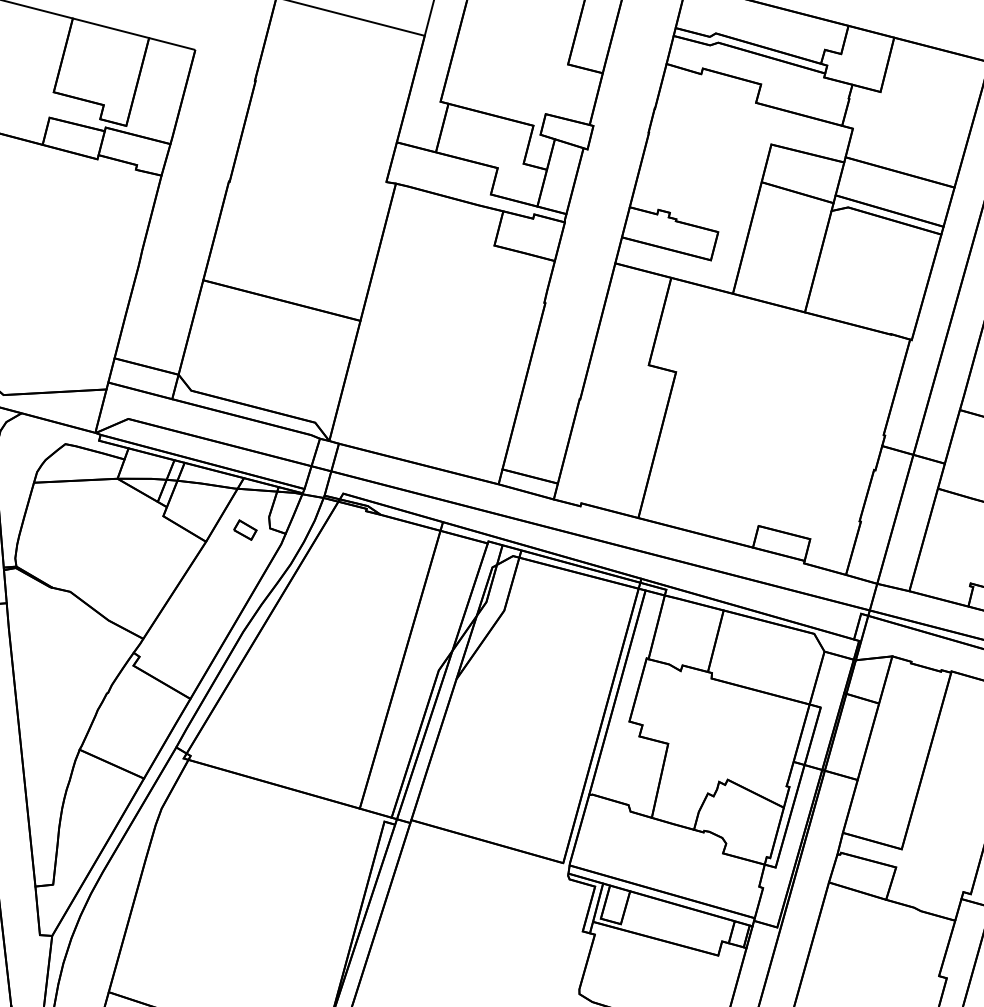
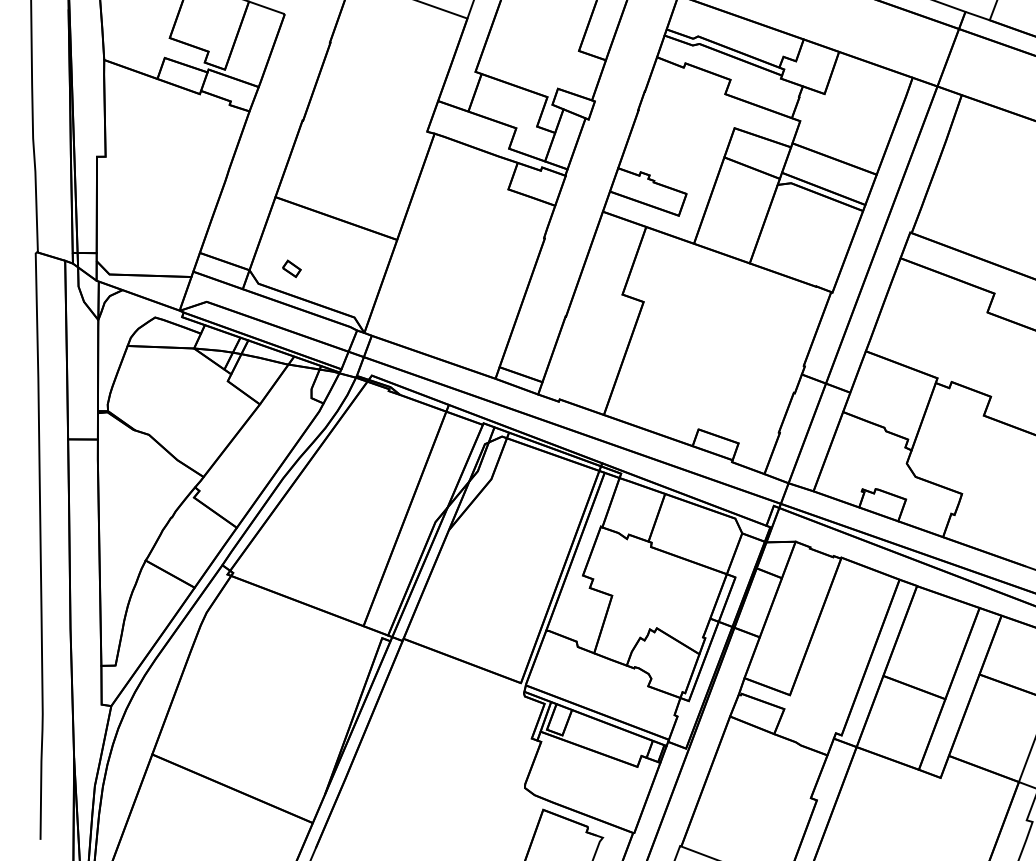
part: (244, 529) -> (291, 268), moved

